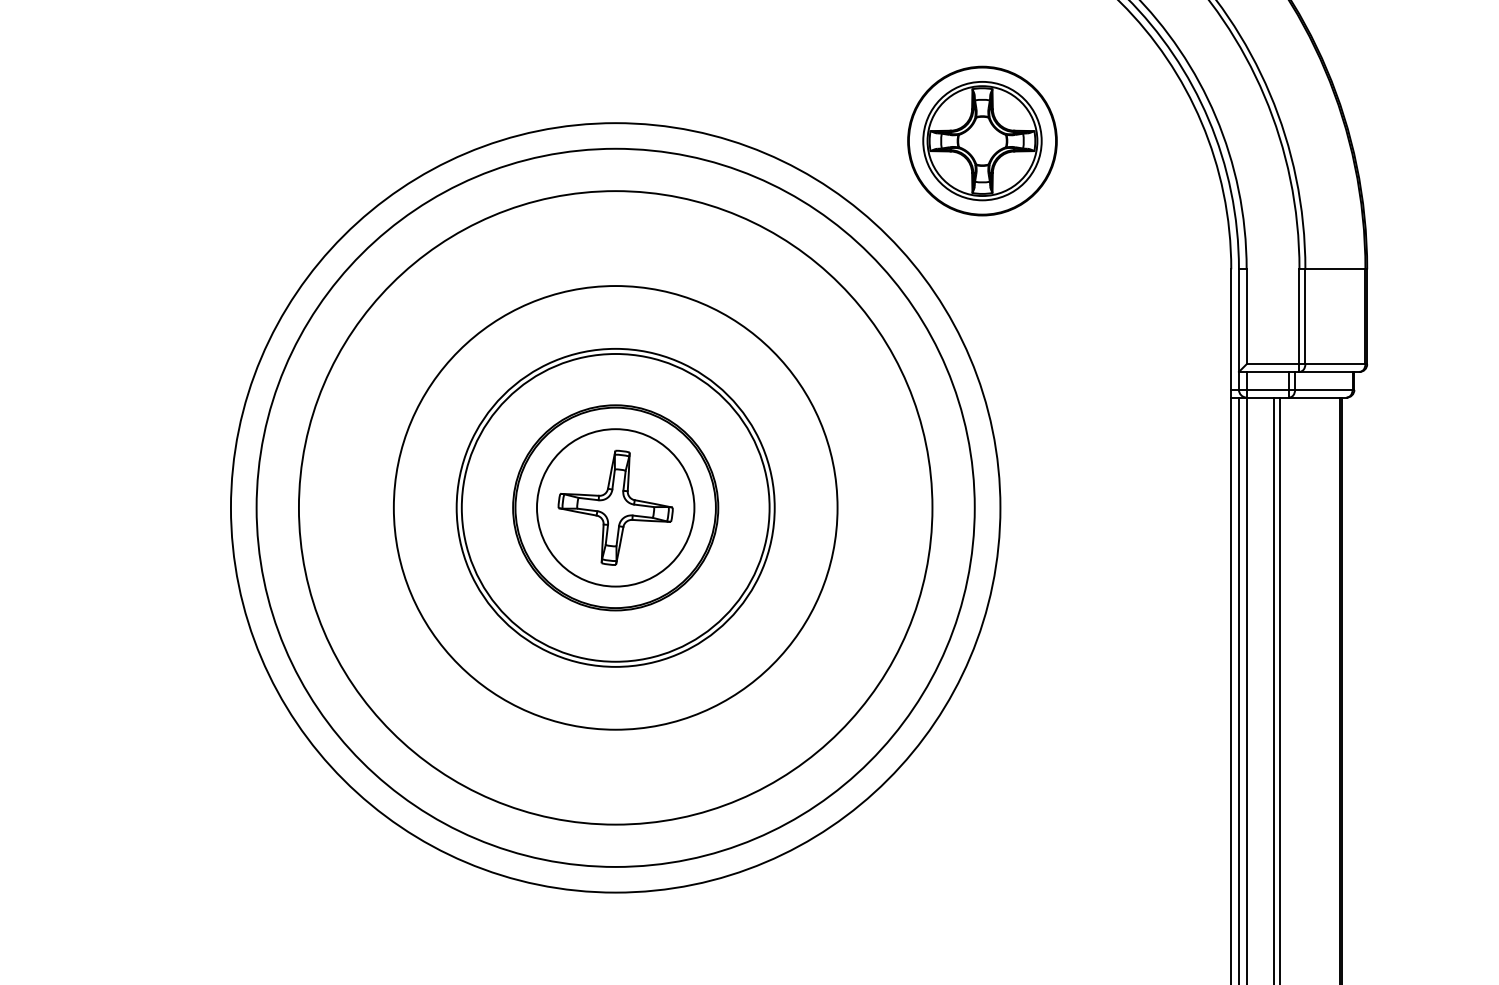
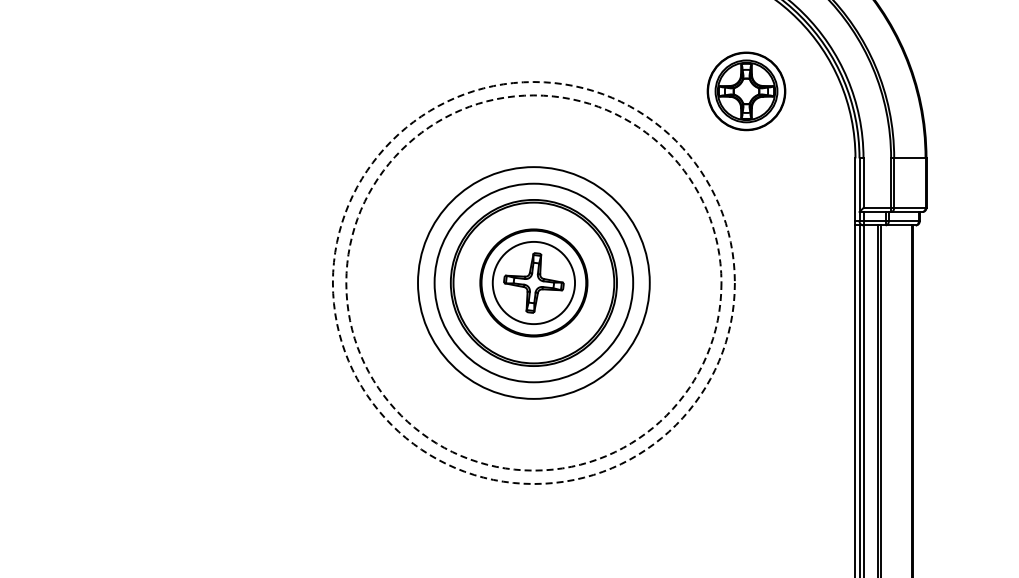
part: (982, 141) -> (746, 91), moved
circle: (614, 506) -> (533, 282), size x0.6
circle: (614, 506) -> (533, 282), solid -> dashed
circle: (614, 508) -> (533, 283), solid -> dashed

